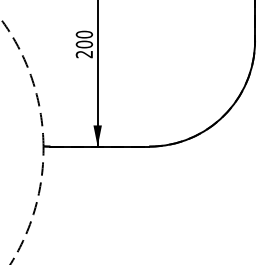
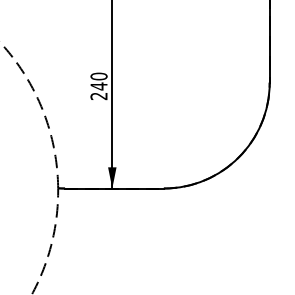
text: (83, 44) -> (98, 86), 200 -> 240

